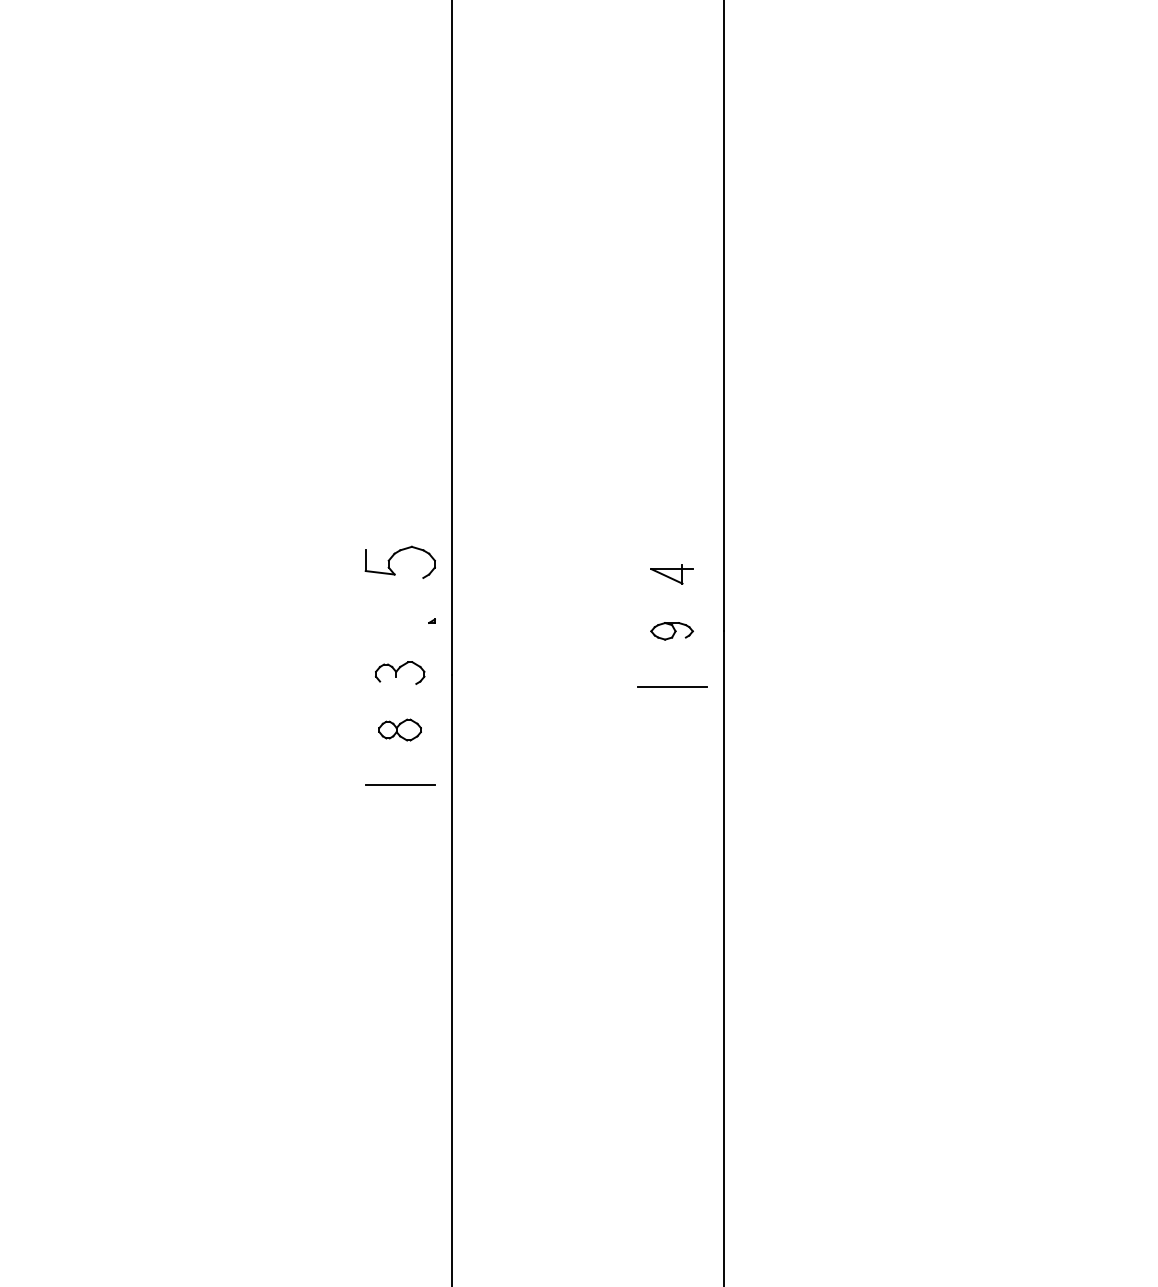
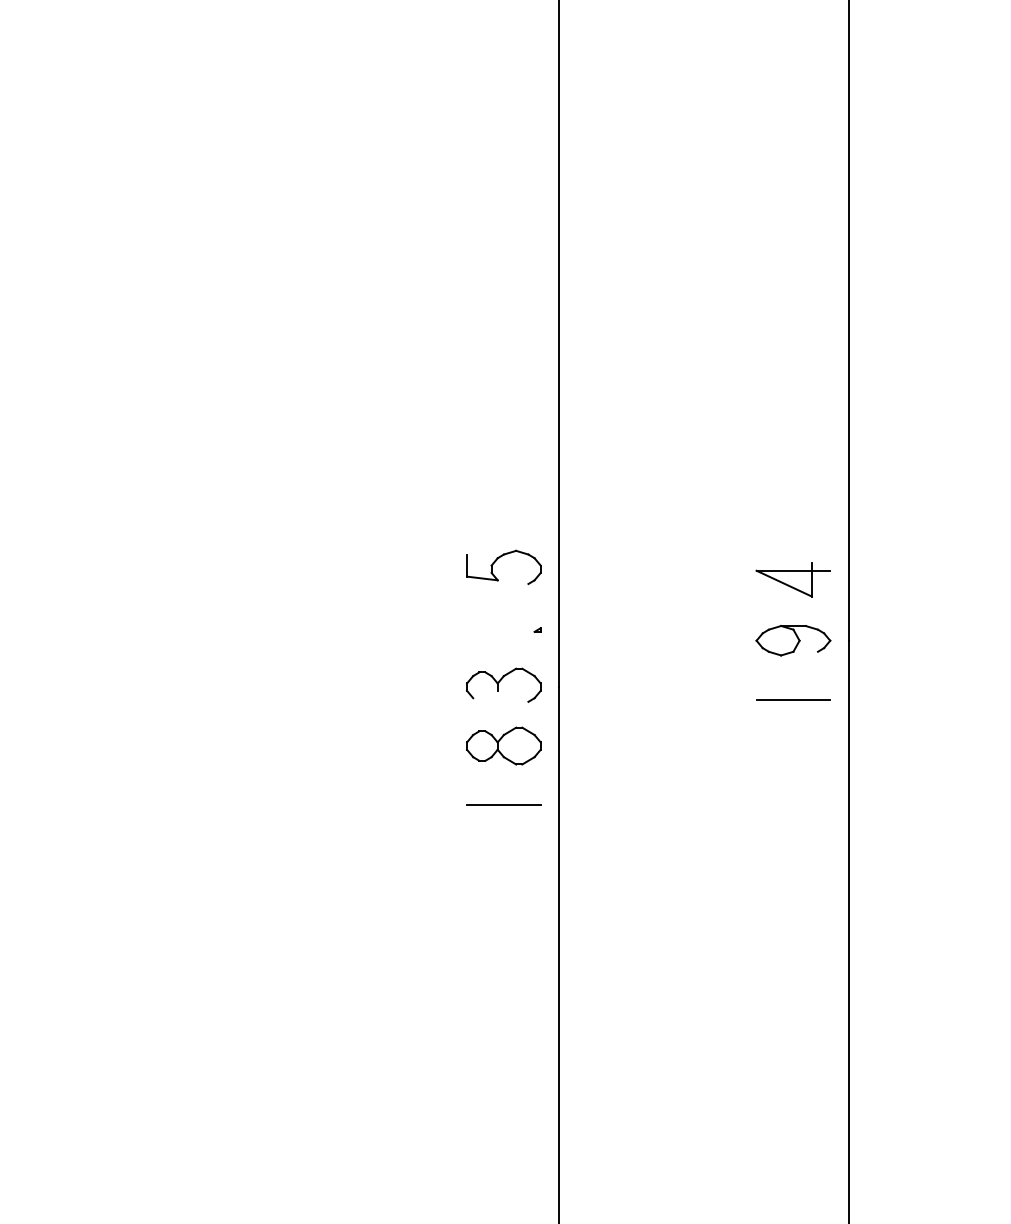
part: (671, 574) -> (792, 580), size x1.67
part: (671, 631) -> (792, 641), size x1.67
part: (399, 672) -> (503, 684), size x1.43
part: (399, 729) -> (503, 745), size x1.67

